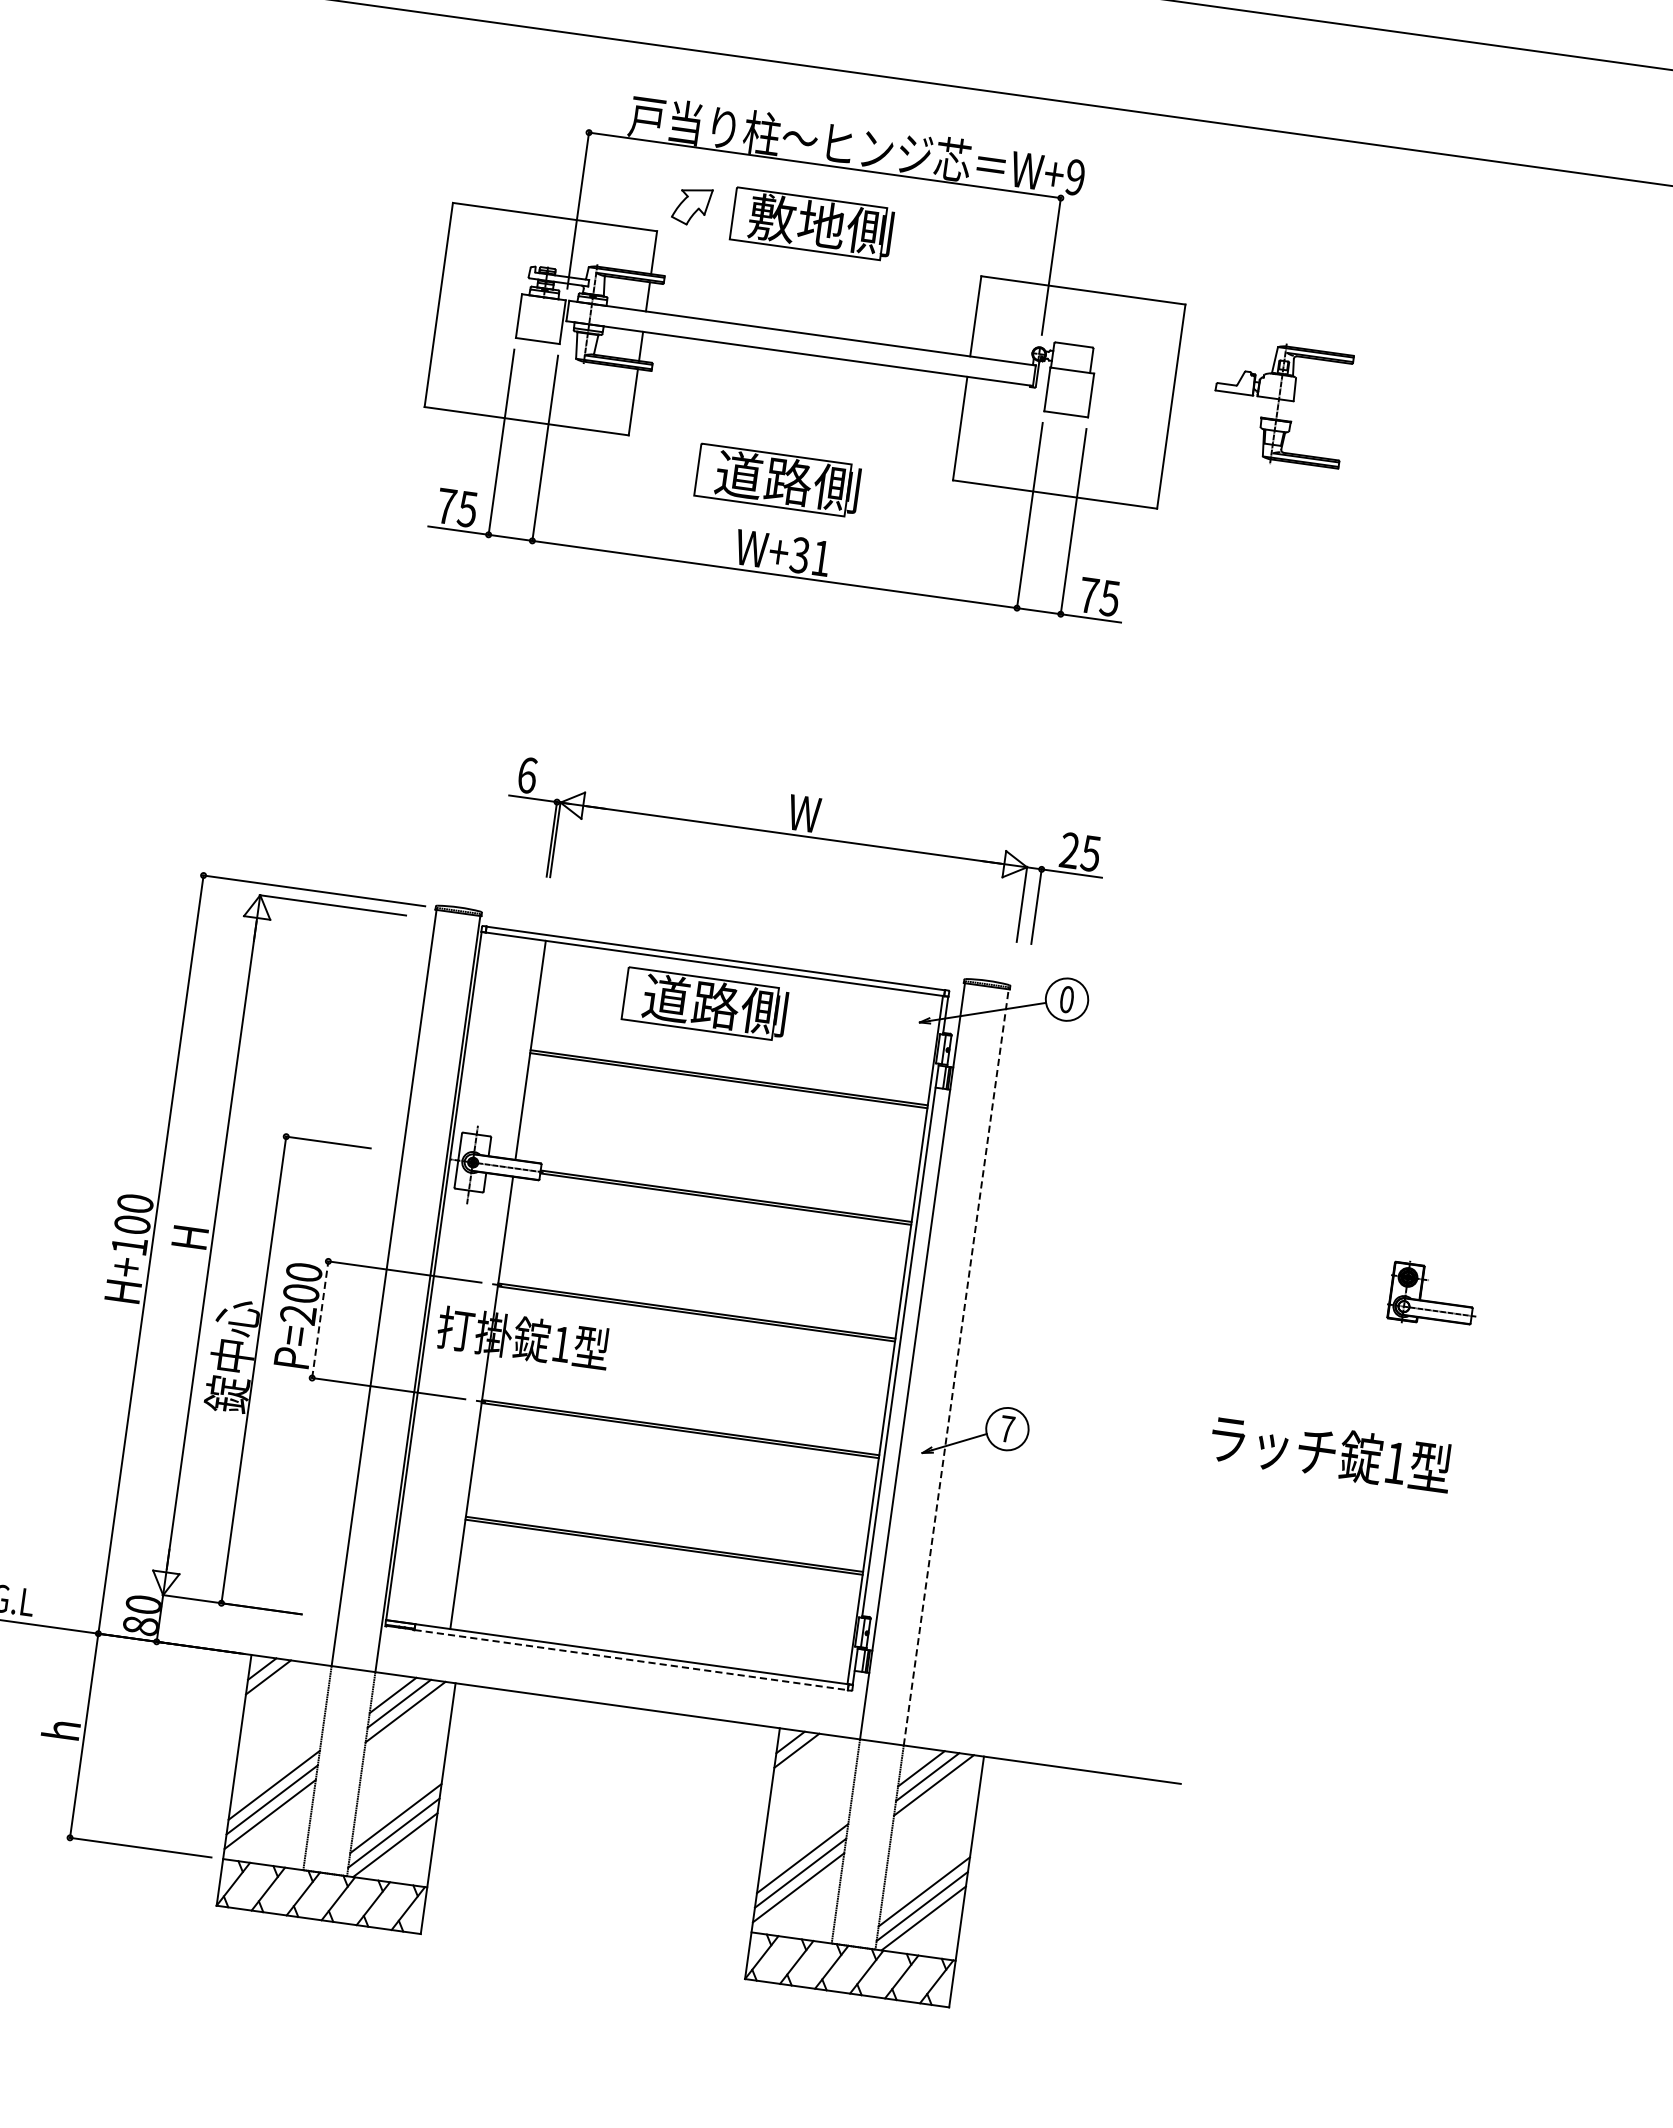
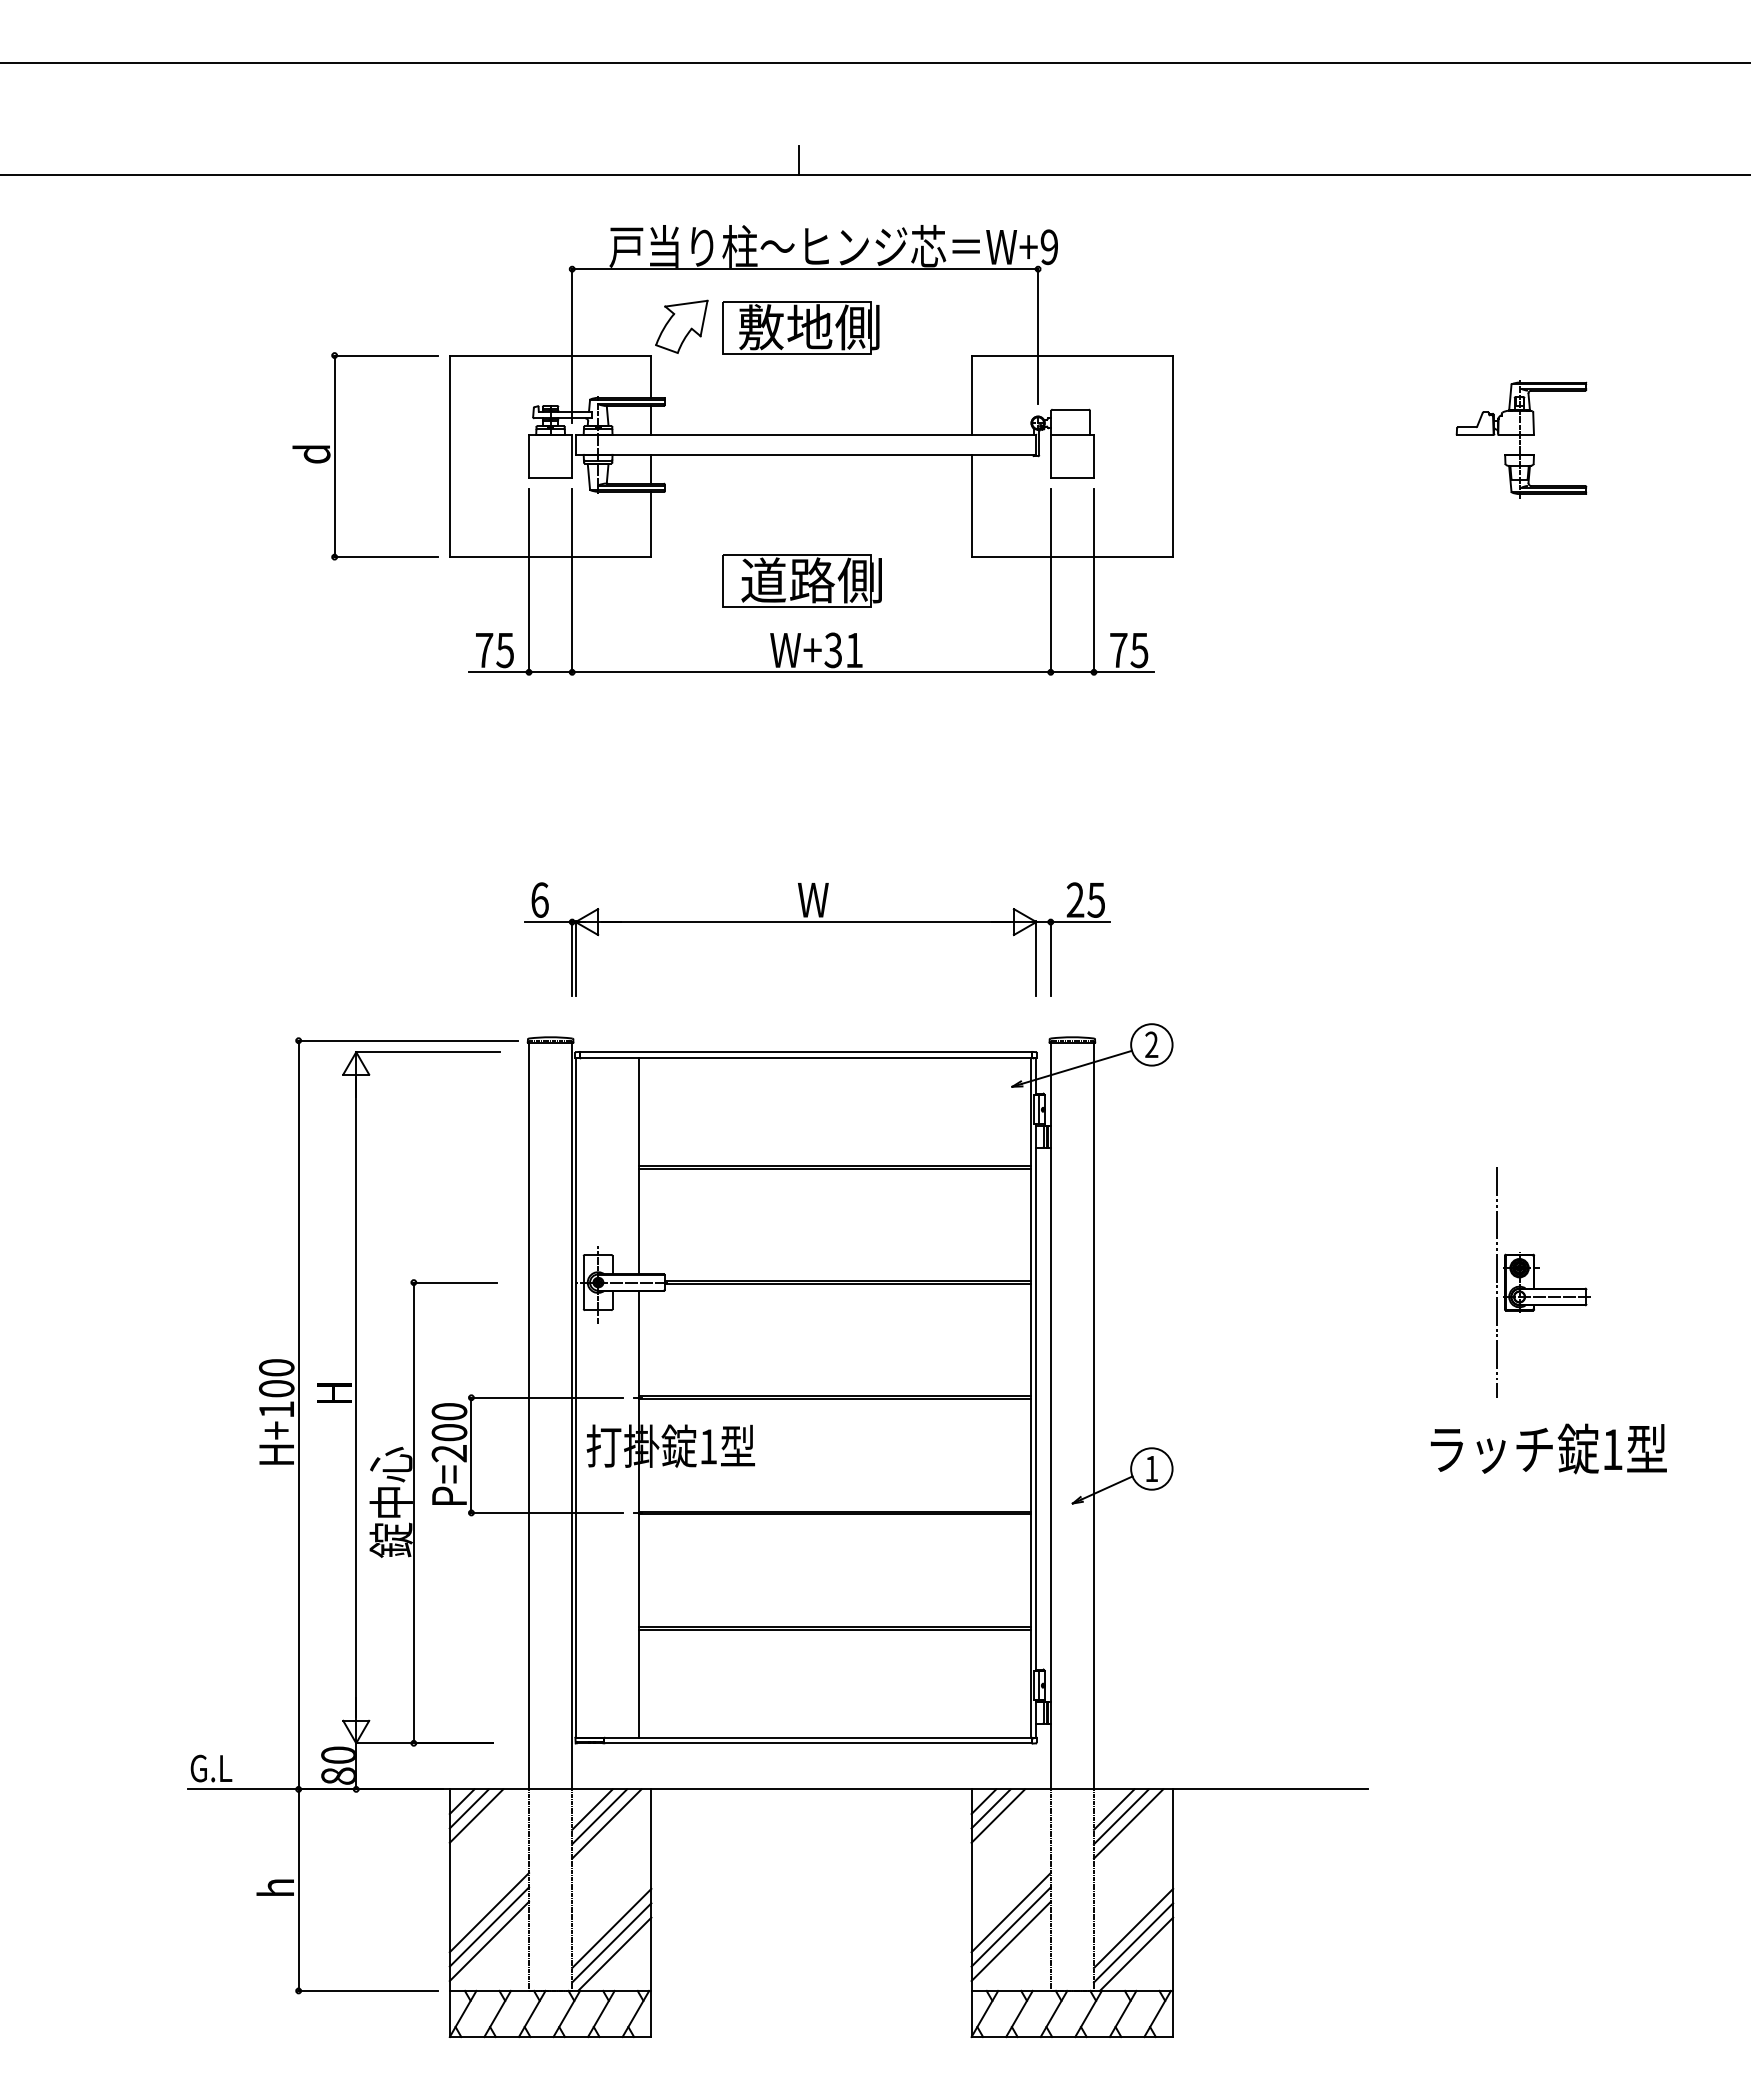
line: (833, 54) -> (798, 160), added
part: (691, 206) -> (681, 326), size x1.43
part: (322, 289) -> (335, 456), added
part: (1280, 404) -> (1521, 439), moved
part: (805, 837) -> (817, 922), moved
text: (1066, 999) -> (1151, 1044), 0 -> 2
part: (704, 1003) -> (801, 1097), removed
line: (1383, 1288) -> (1497, 1282), added
line: (320, 1319) -> (471, 1455), dashed -> solid
line: (955, 1366) -> (1093, 1415), dashed -> solid
text: (1007, 1428) -> (1151, 1468), 7 -> 1
text: (1330, 1452) -> (1548, 1448), moved
line: (631, 1660) -> (818, 1743), dashed -> solid
line: (274, 1685) -> (476, 1815), added
line: (803, 1758) -> (998, 1815), added

